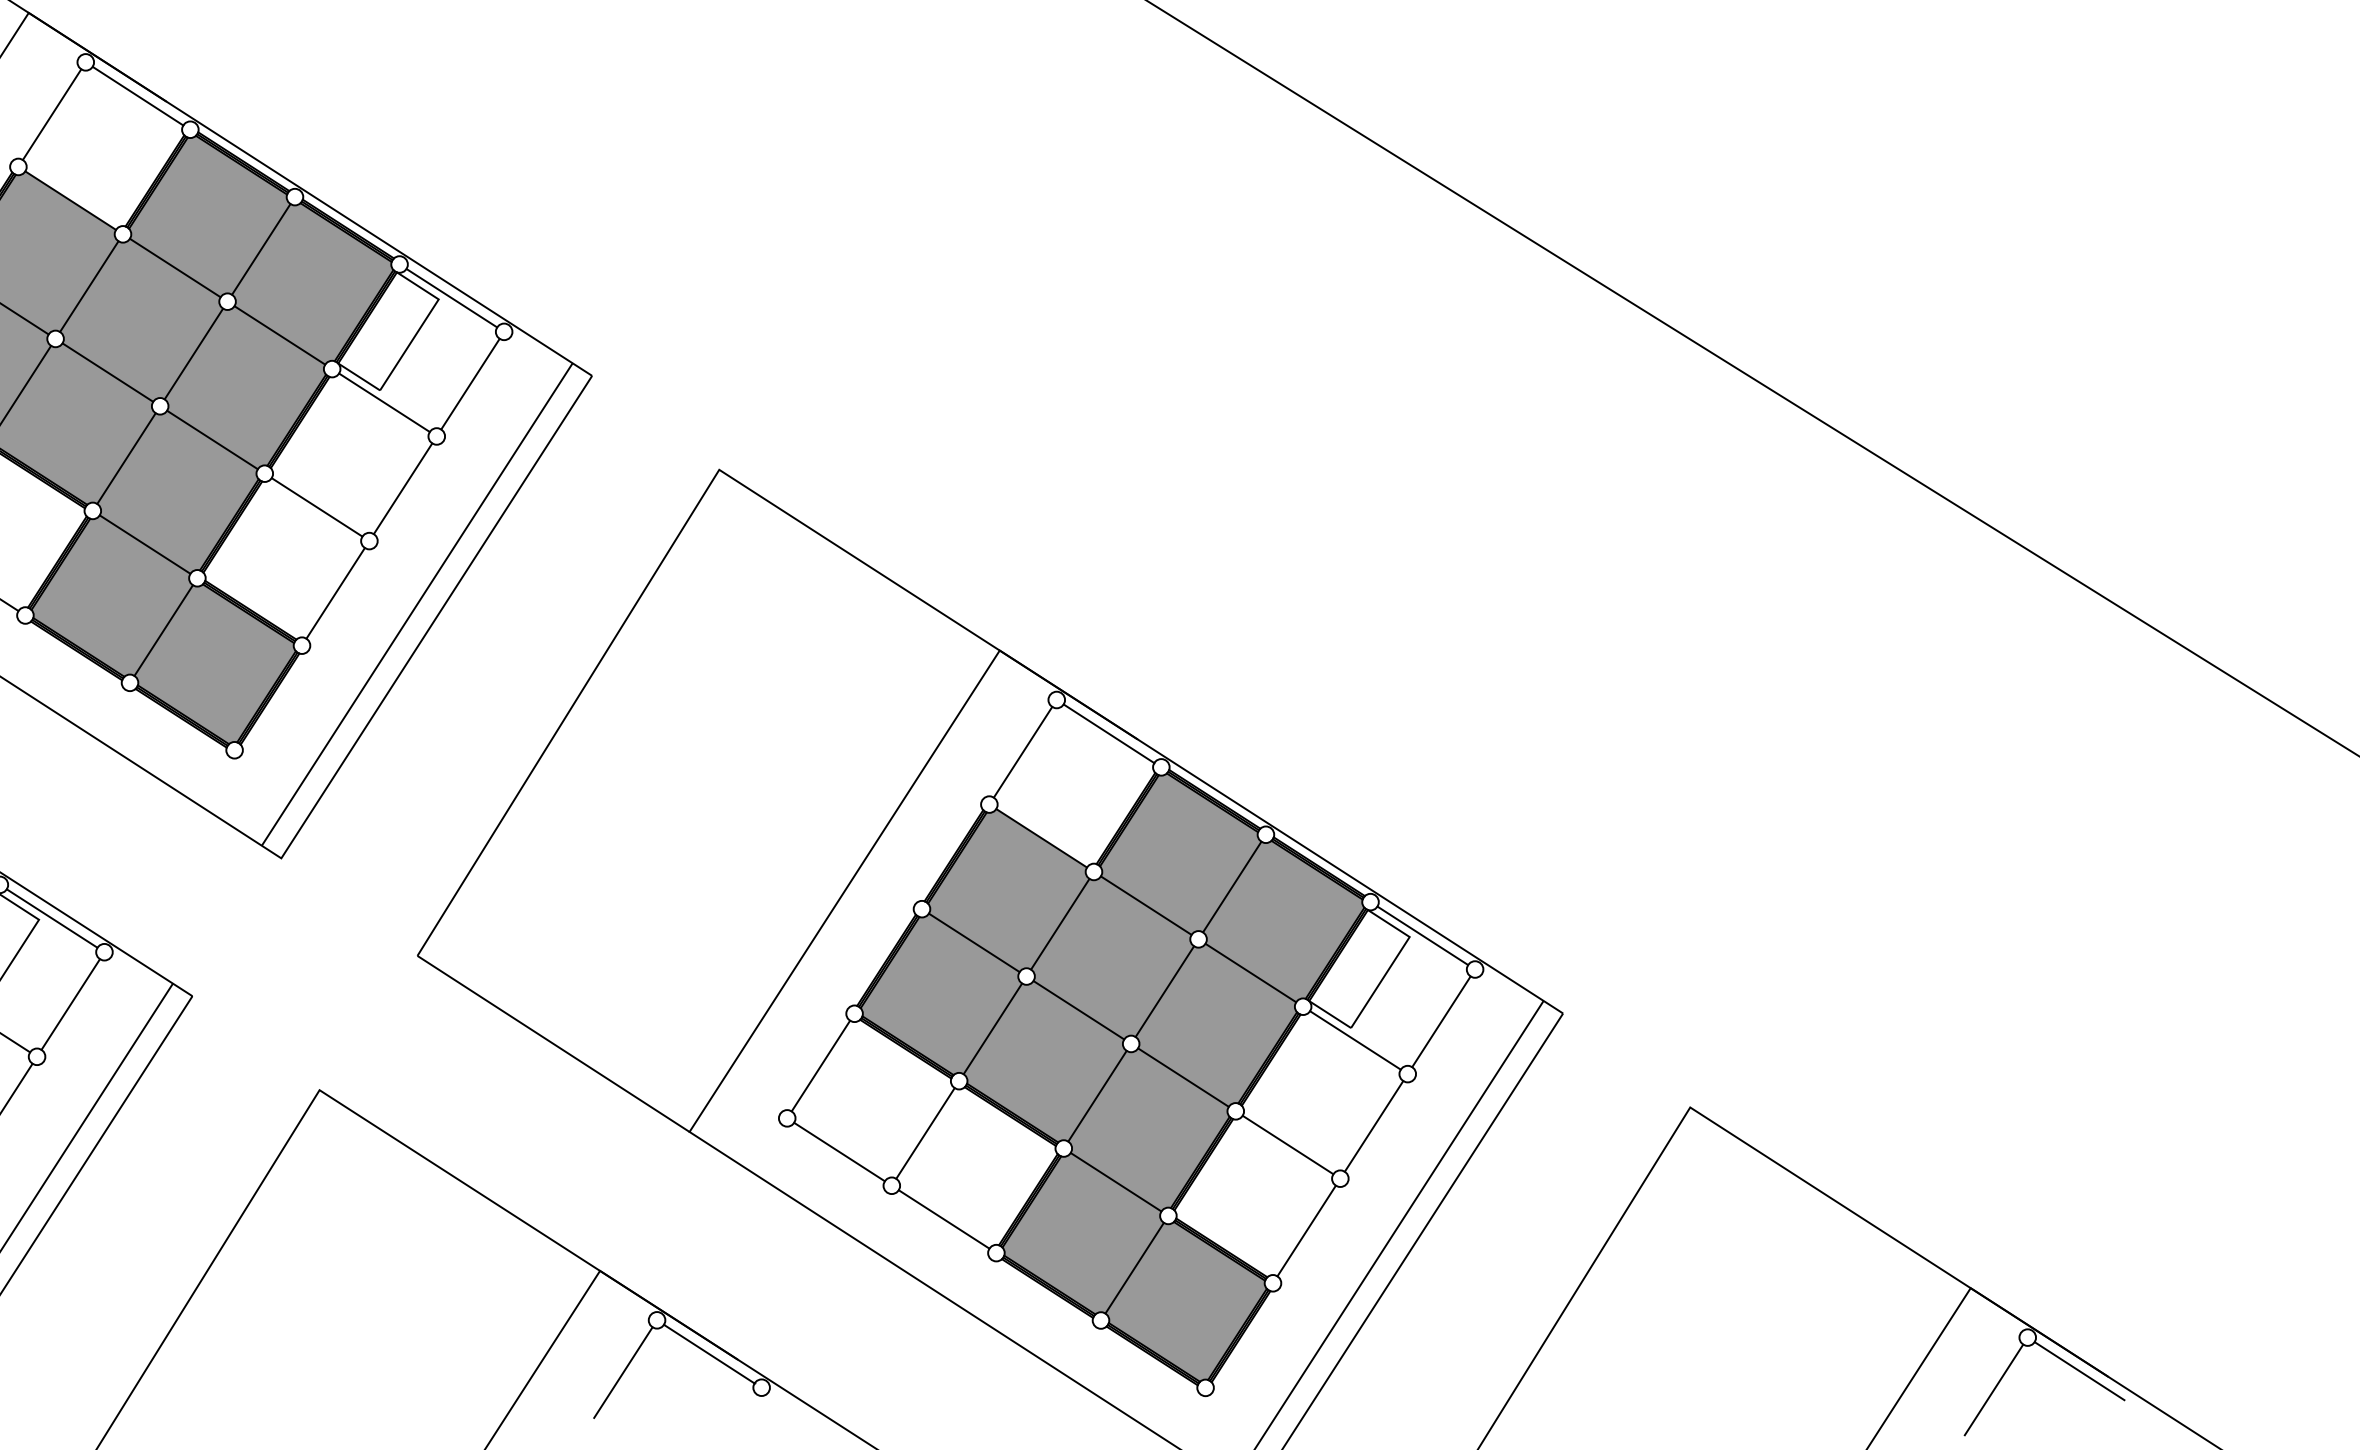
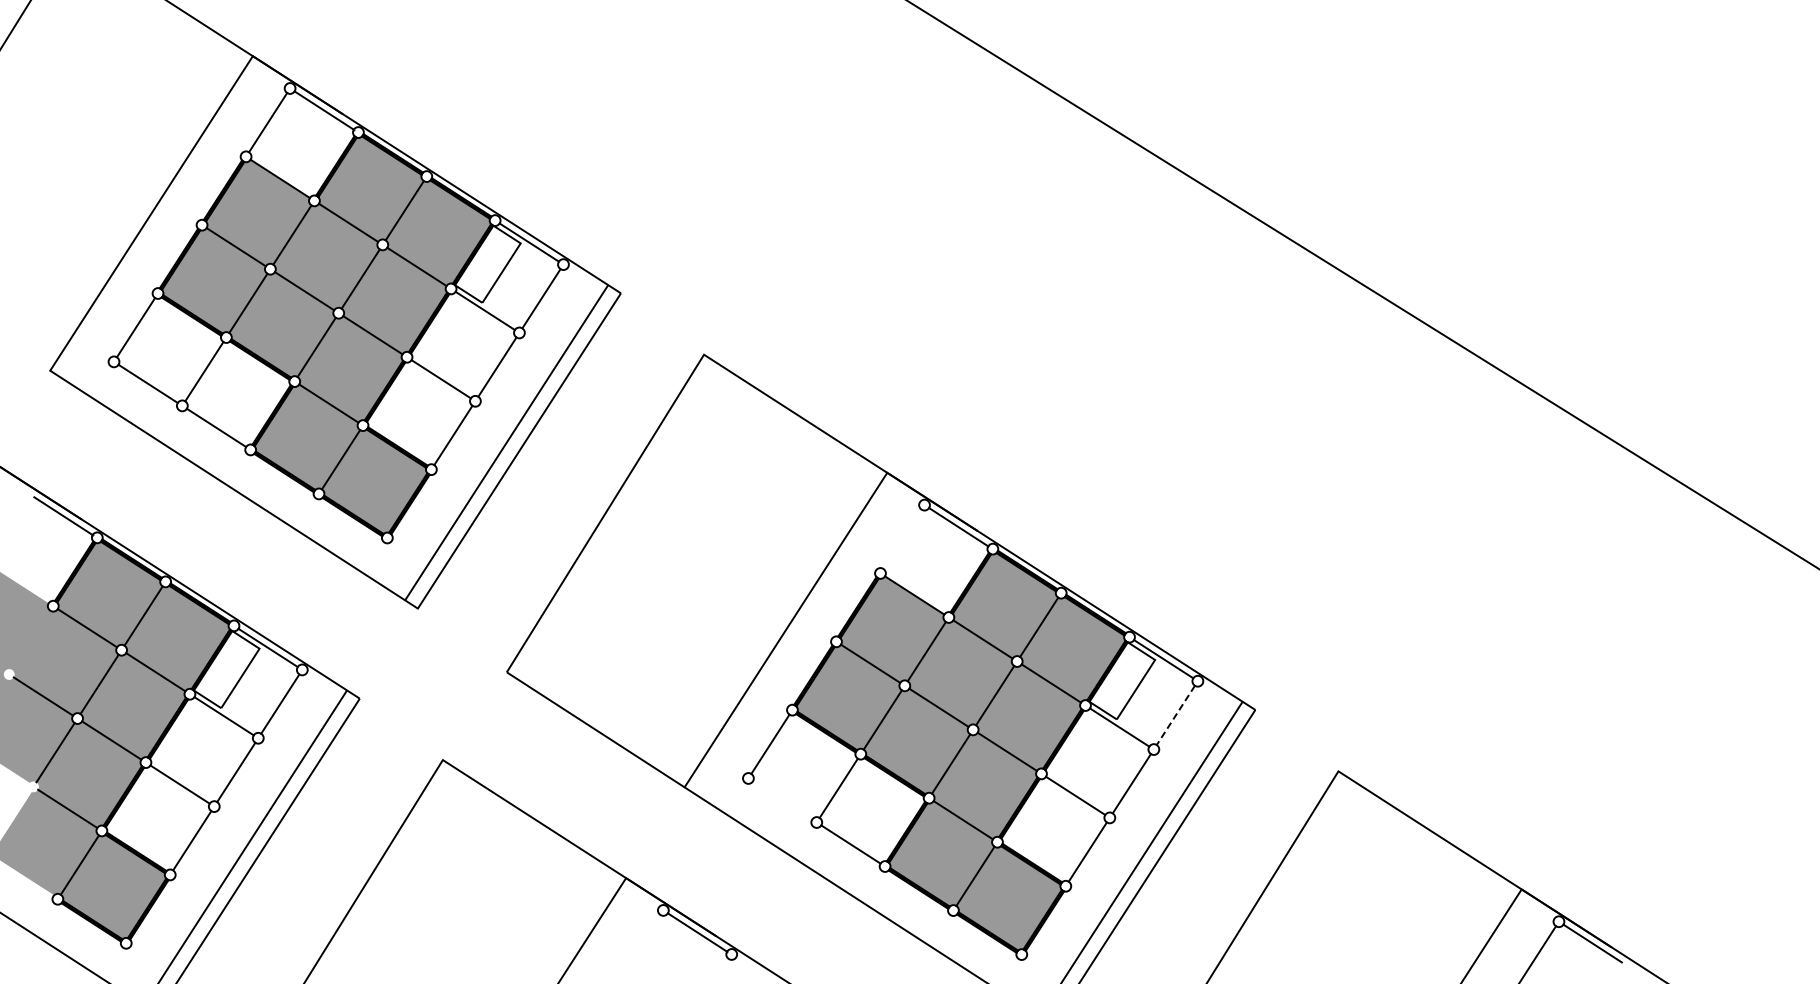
line: (1023, 751) -> (902, 538), removed
line: (1440, 1021) -> (1175, 715), solid -> dashed
line: (839, 1152) -> (782, 800), removed
line: (623, 1372) -> (641, 944), removed

